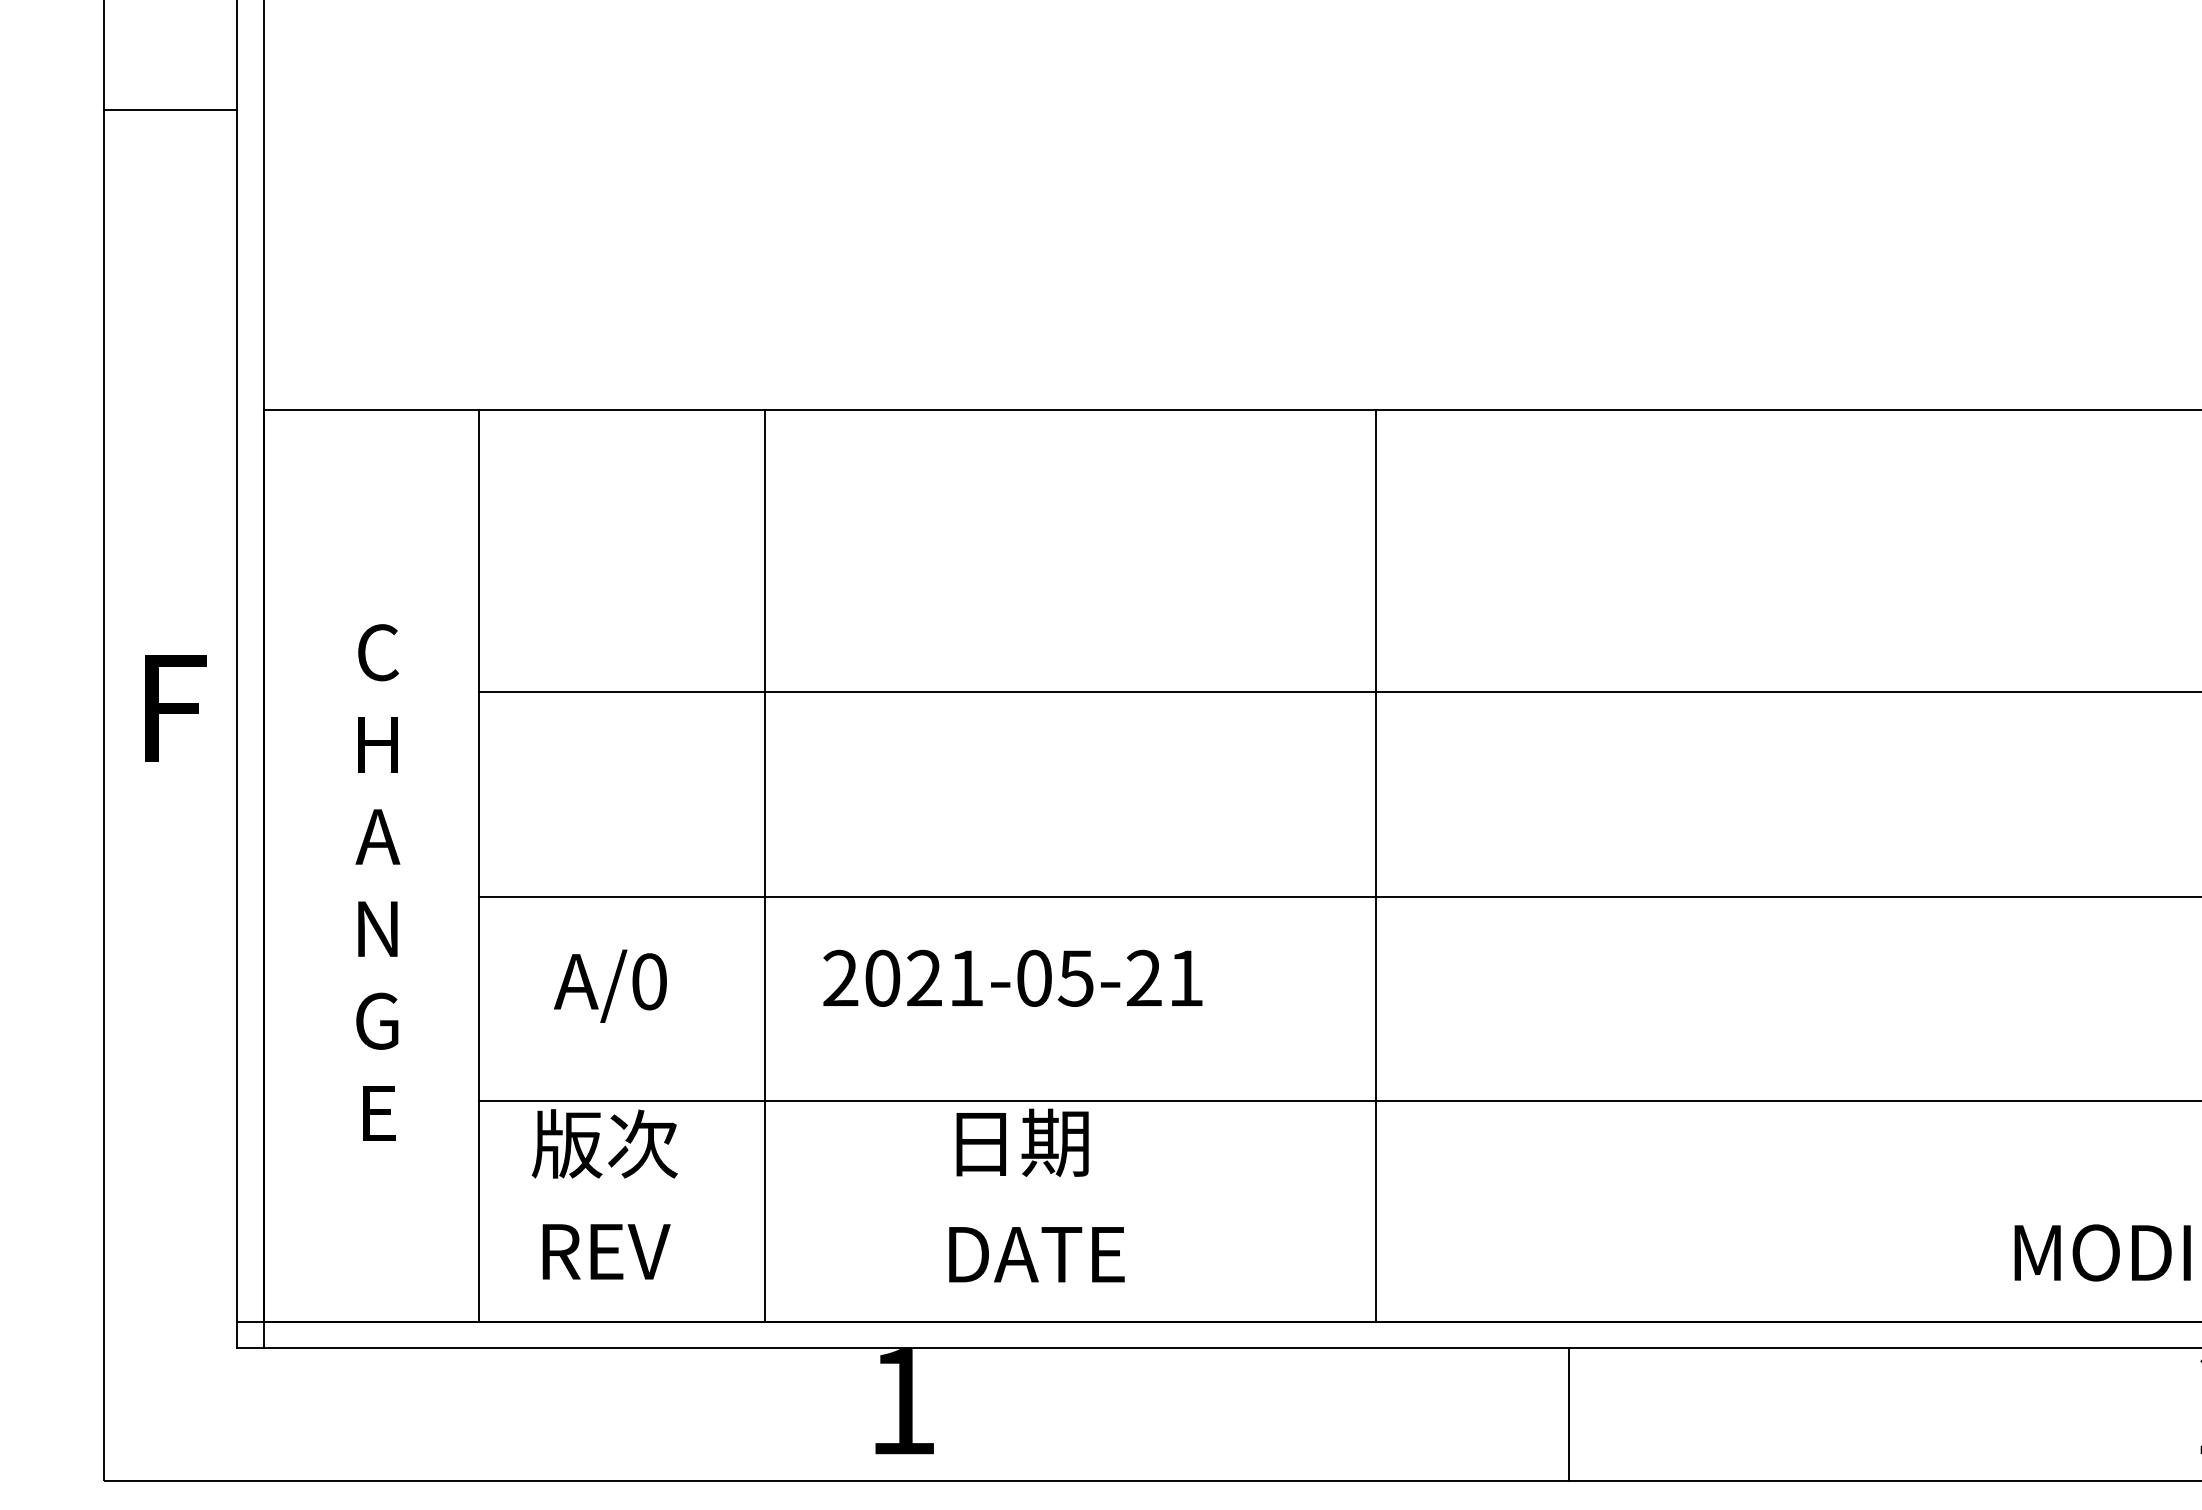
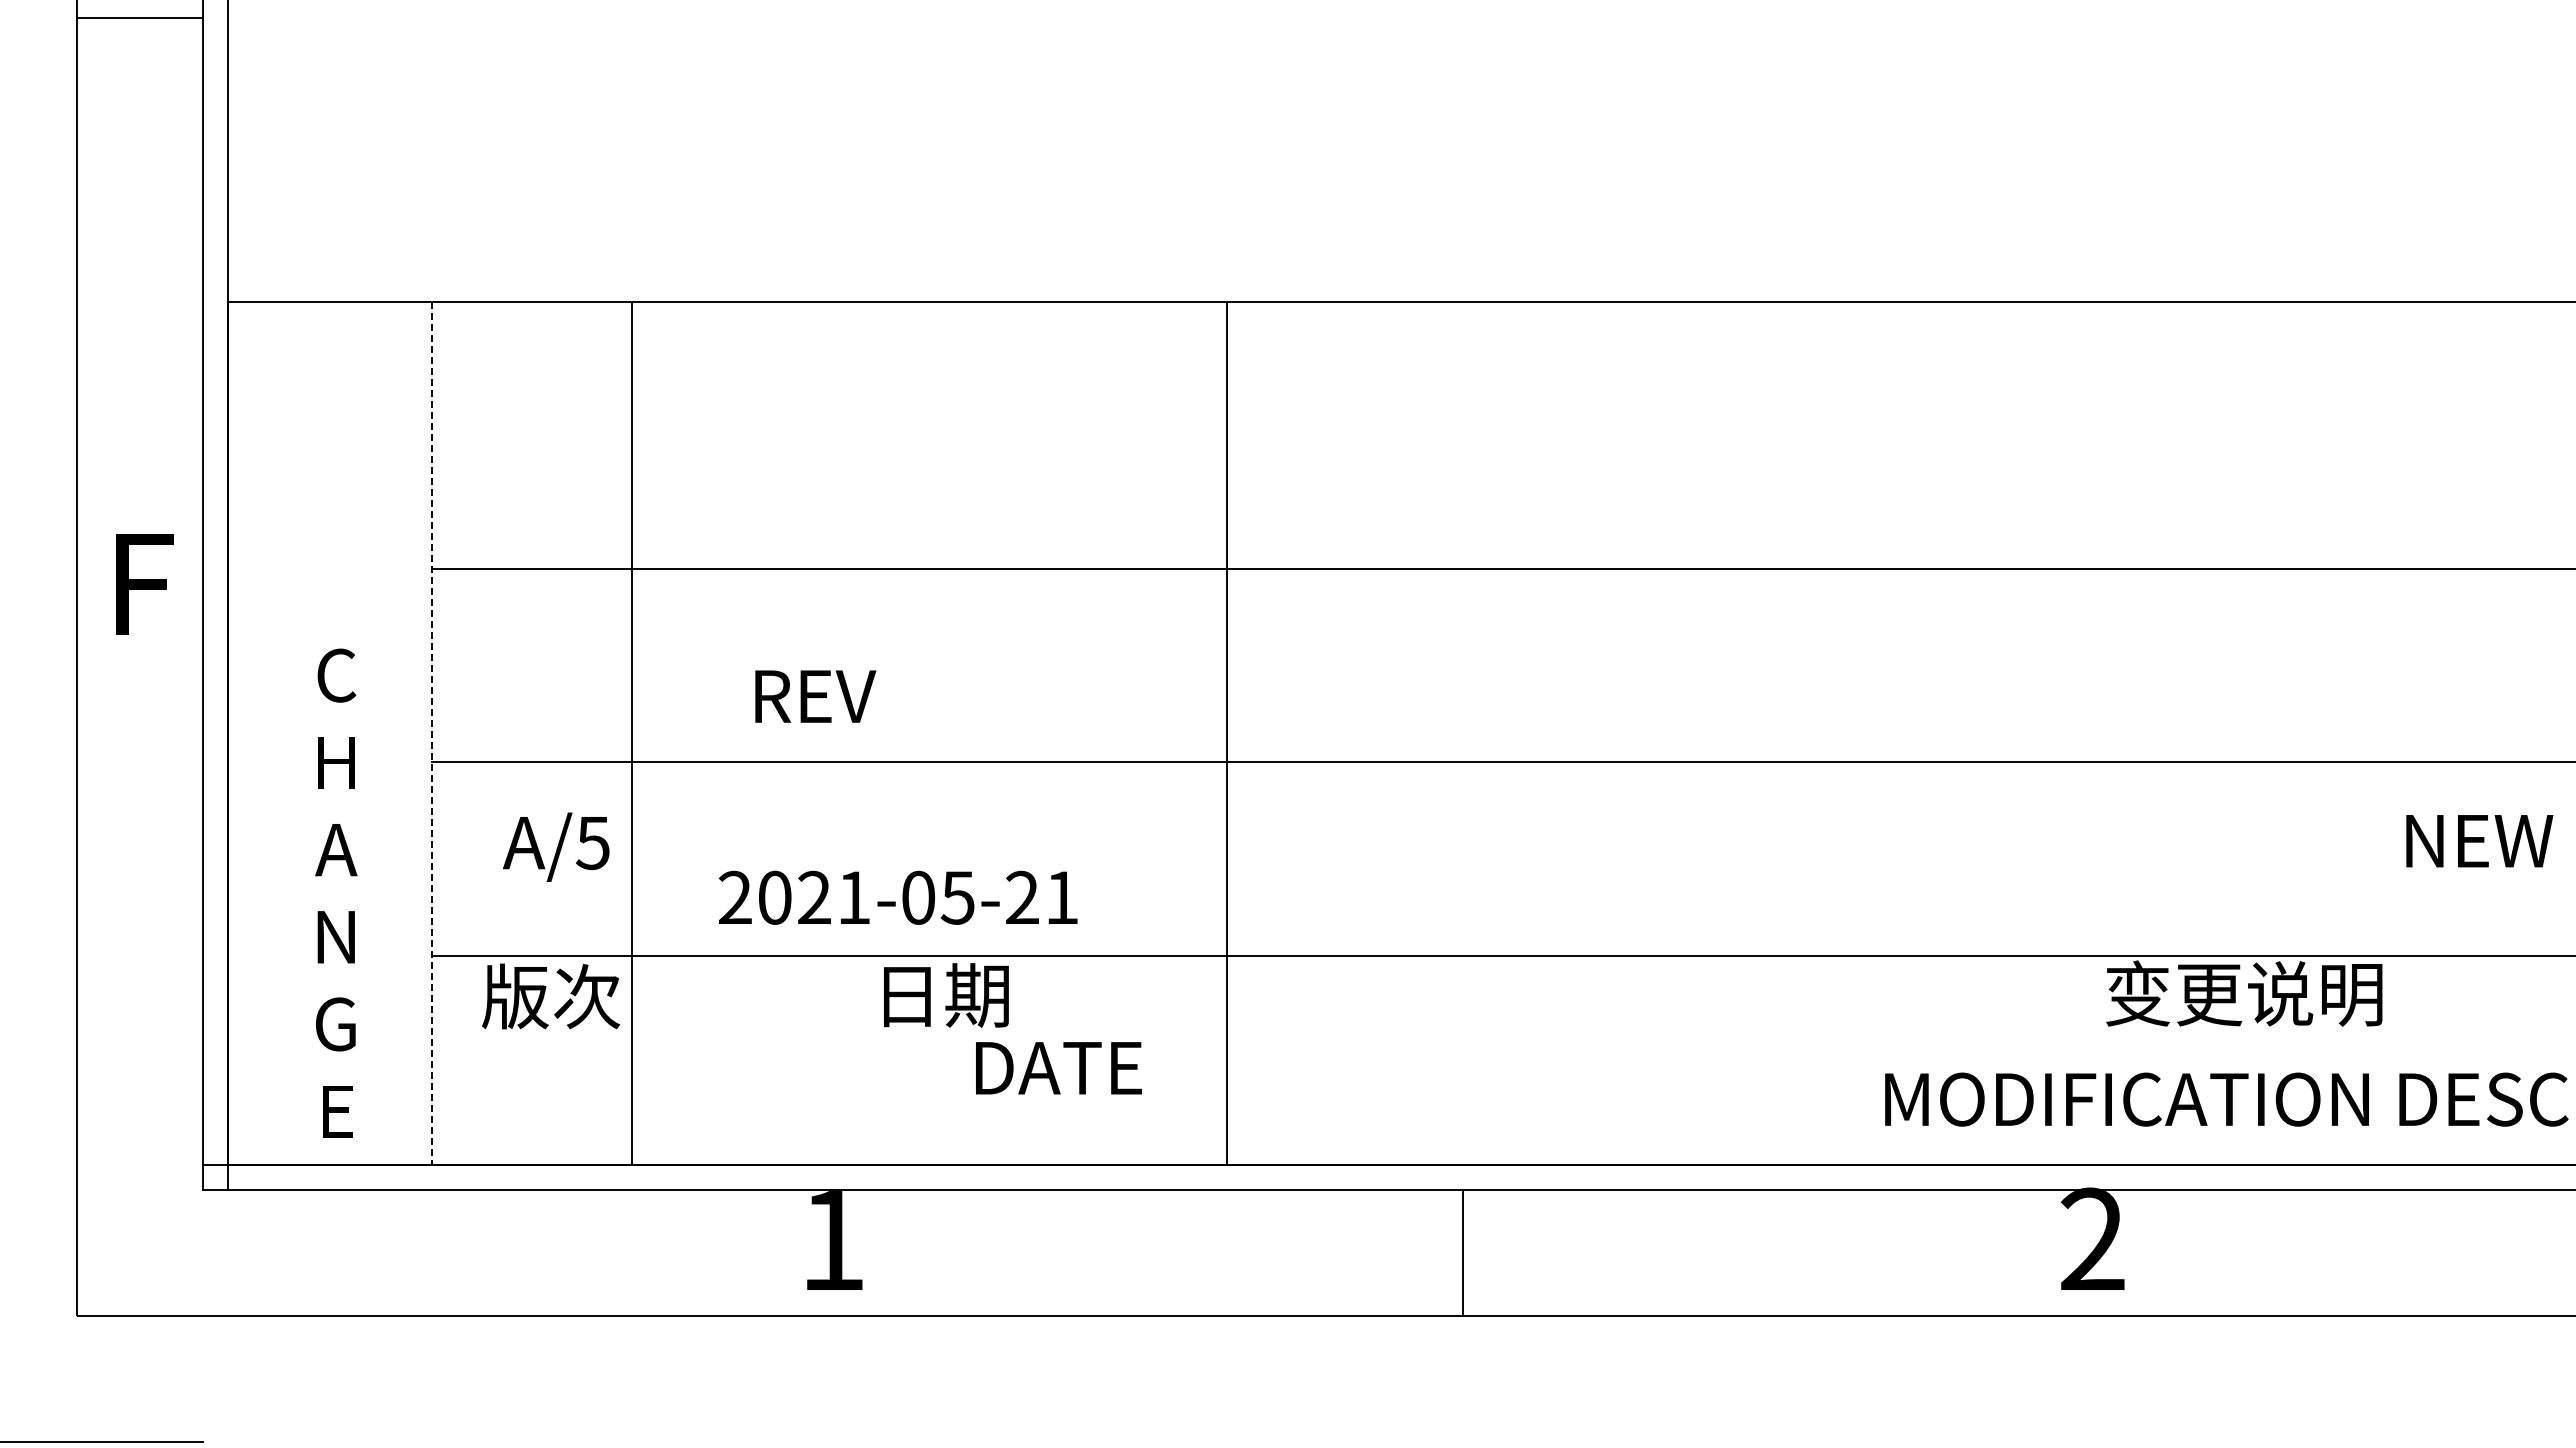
line: (478, 866) -> (431, 733), solid -> dashed
line: (764, 866) -> (632, 733), moved
line: (1375, 866) -> (1226, 733), moved
text: (378, 881) -> (336, 892), moved
text: (1013, 978) -> (898, 897), moved
text: (648, 982) -> (592, 843), A/0 -> A/5
text: (606, 1251) -> (815, 696), moved
text: (1036, 1254) -> (1058, 1068), moved

